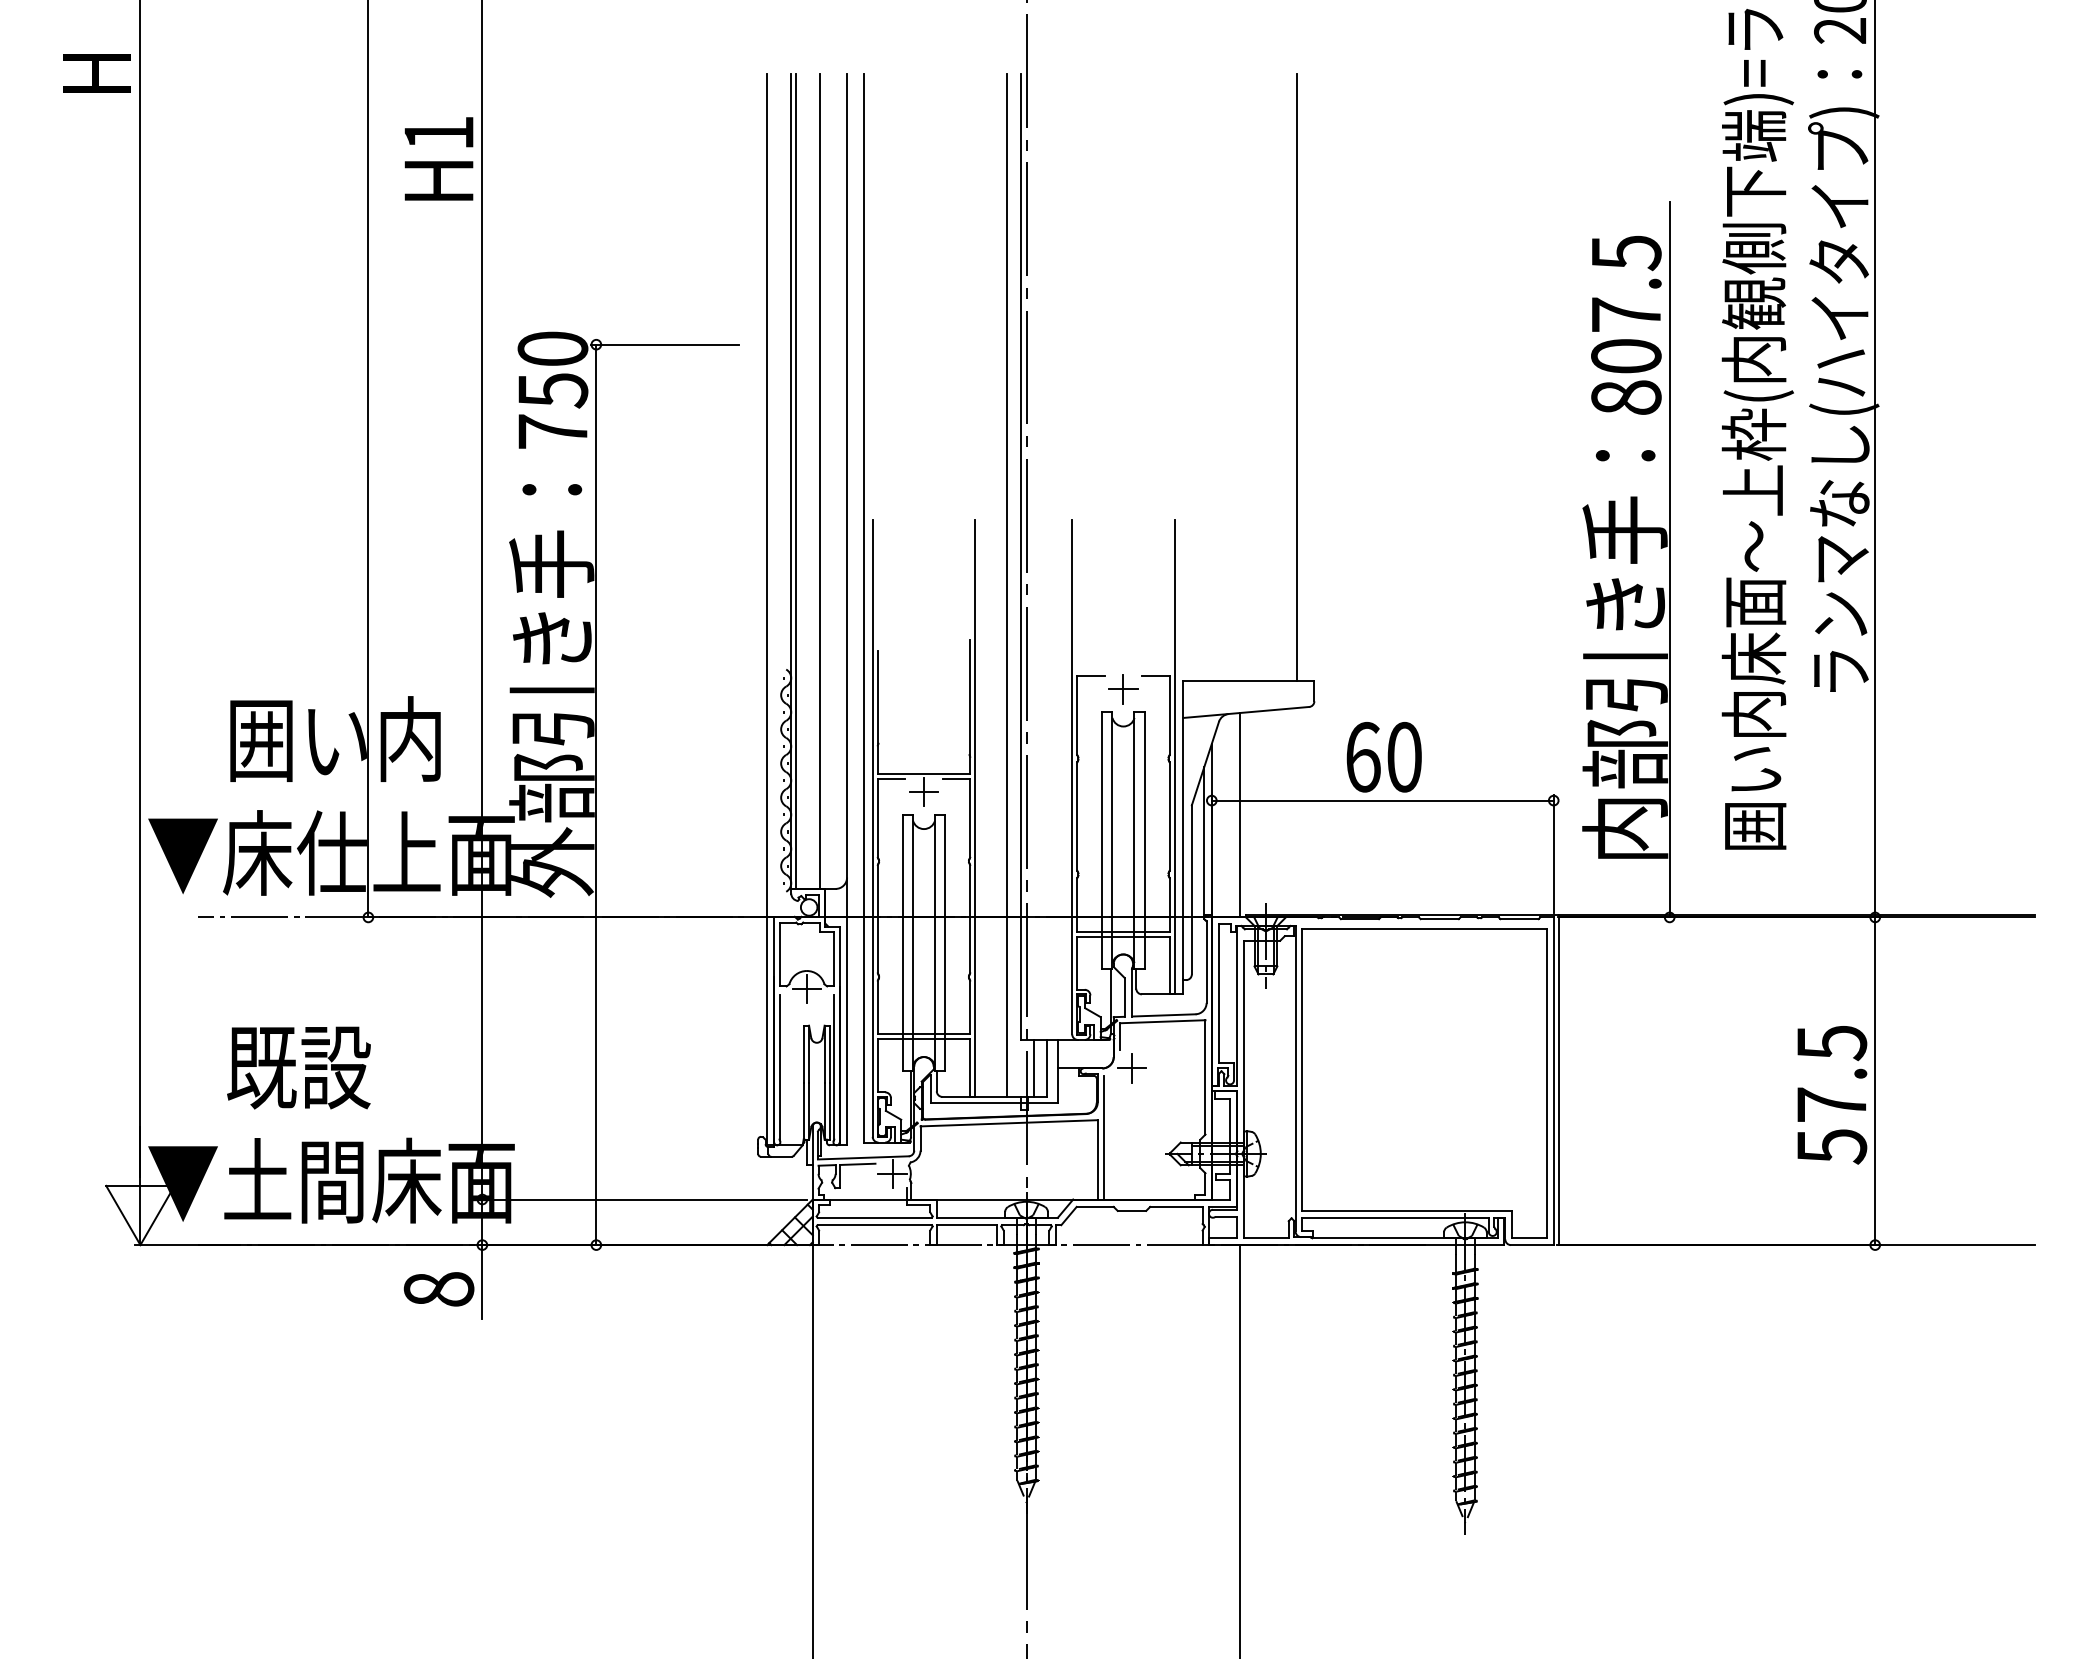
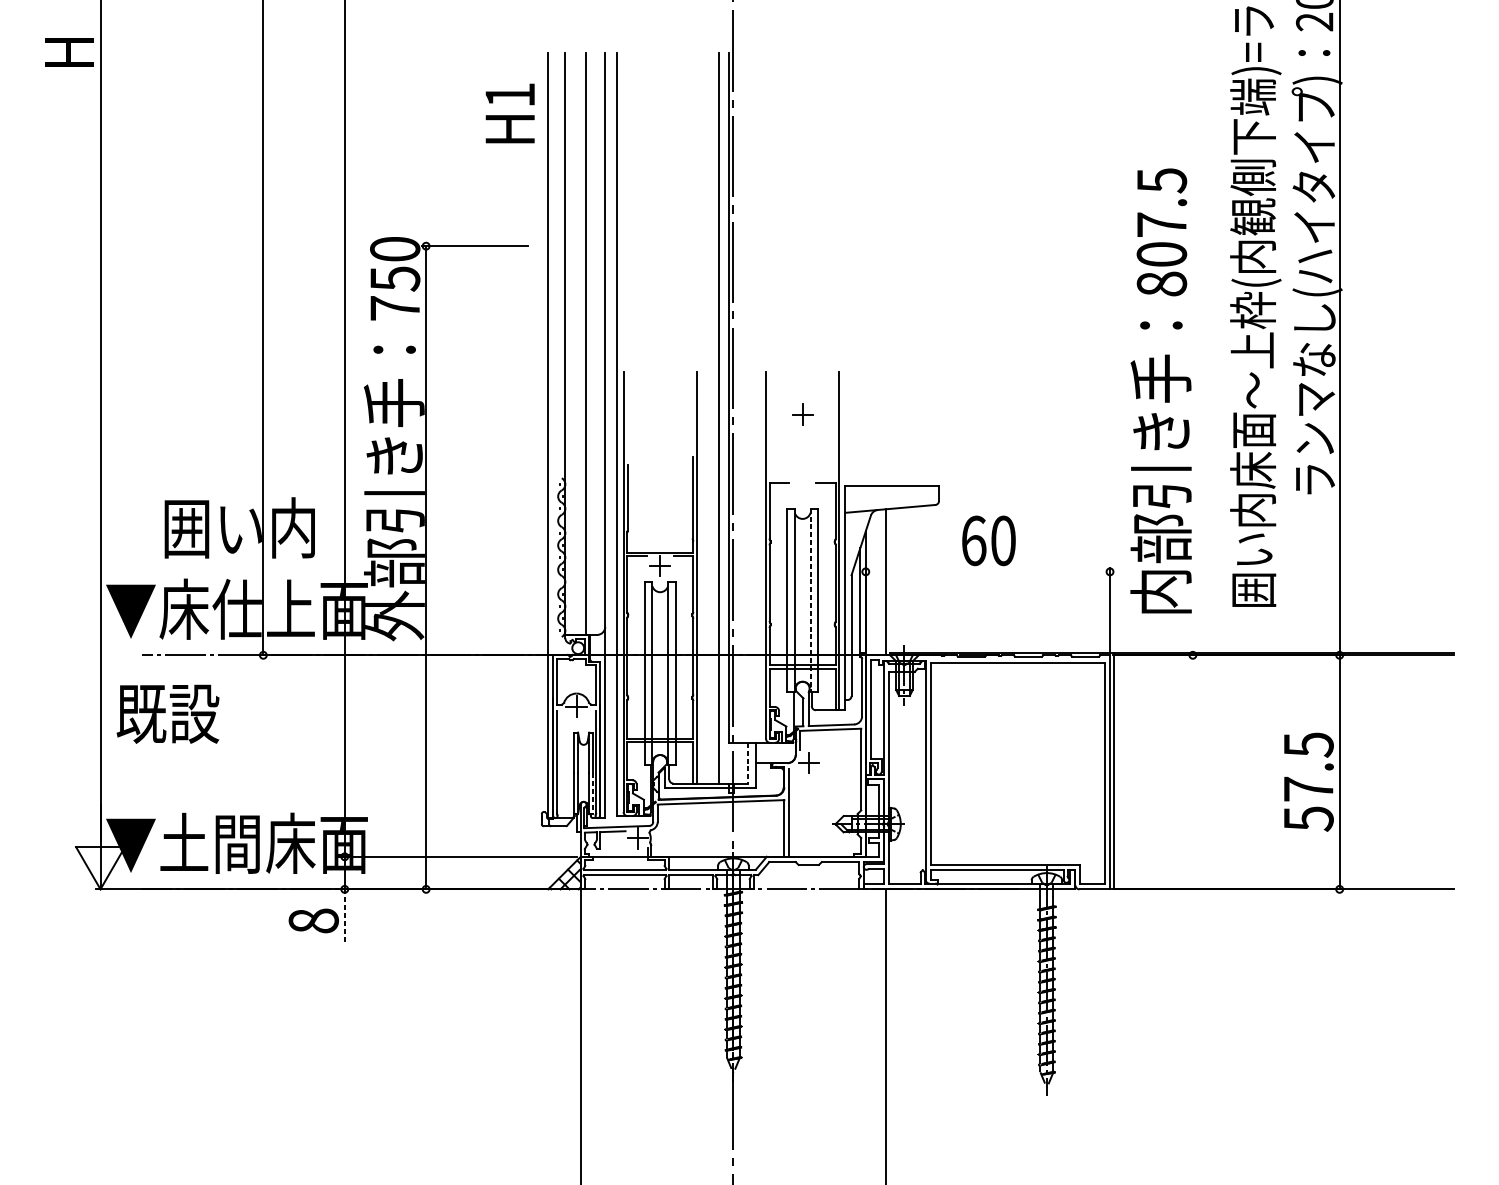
text: (438, 158) -> (509, 113), moved
line: (1297, 377) -> (927, 269), removed
line: (795, 481) -> (568, 343), removed
line: (1669, 559) -> (1192, 399), removed
part: (1123, 689) -> (802, 414), moved
line: (1382, 800) -> (987, 571), removed
line: (1134, 840) -> (810, 600), solid -> dashed
text: (298, 1067) -> (167, 713), moved
line: (1034, 1067) -> (739, 762), removed
line: (1046, 1068) -> (747, 763), solid -> dashed
line: (829, 1111) -> (592, 793), solid -> dashed
line: (482, 1282) -> (344, 916), solid -> dashed

